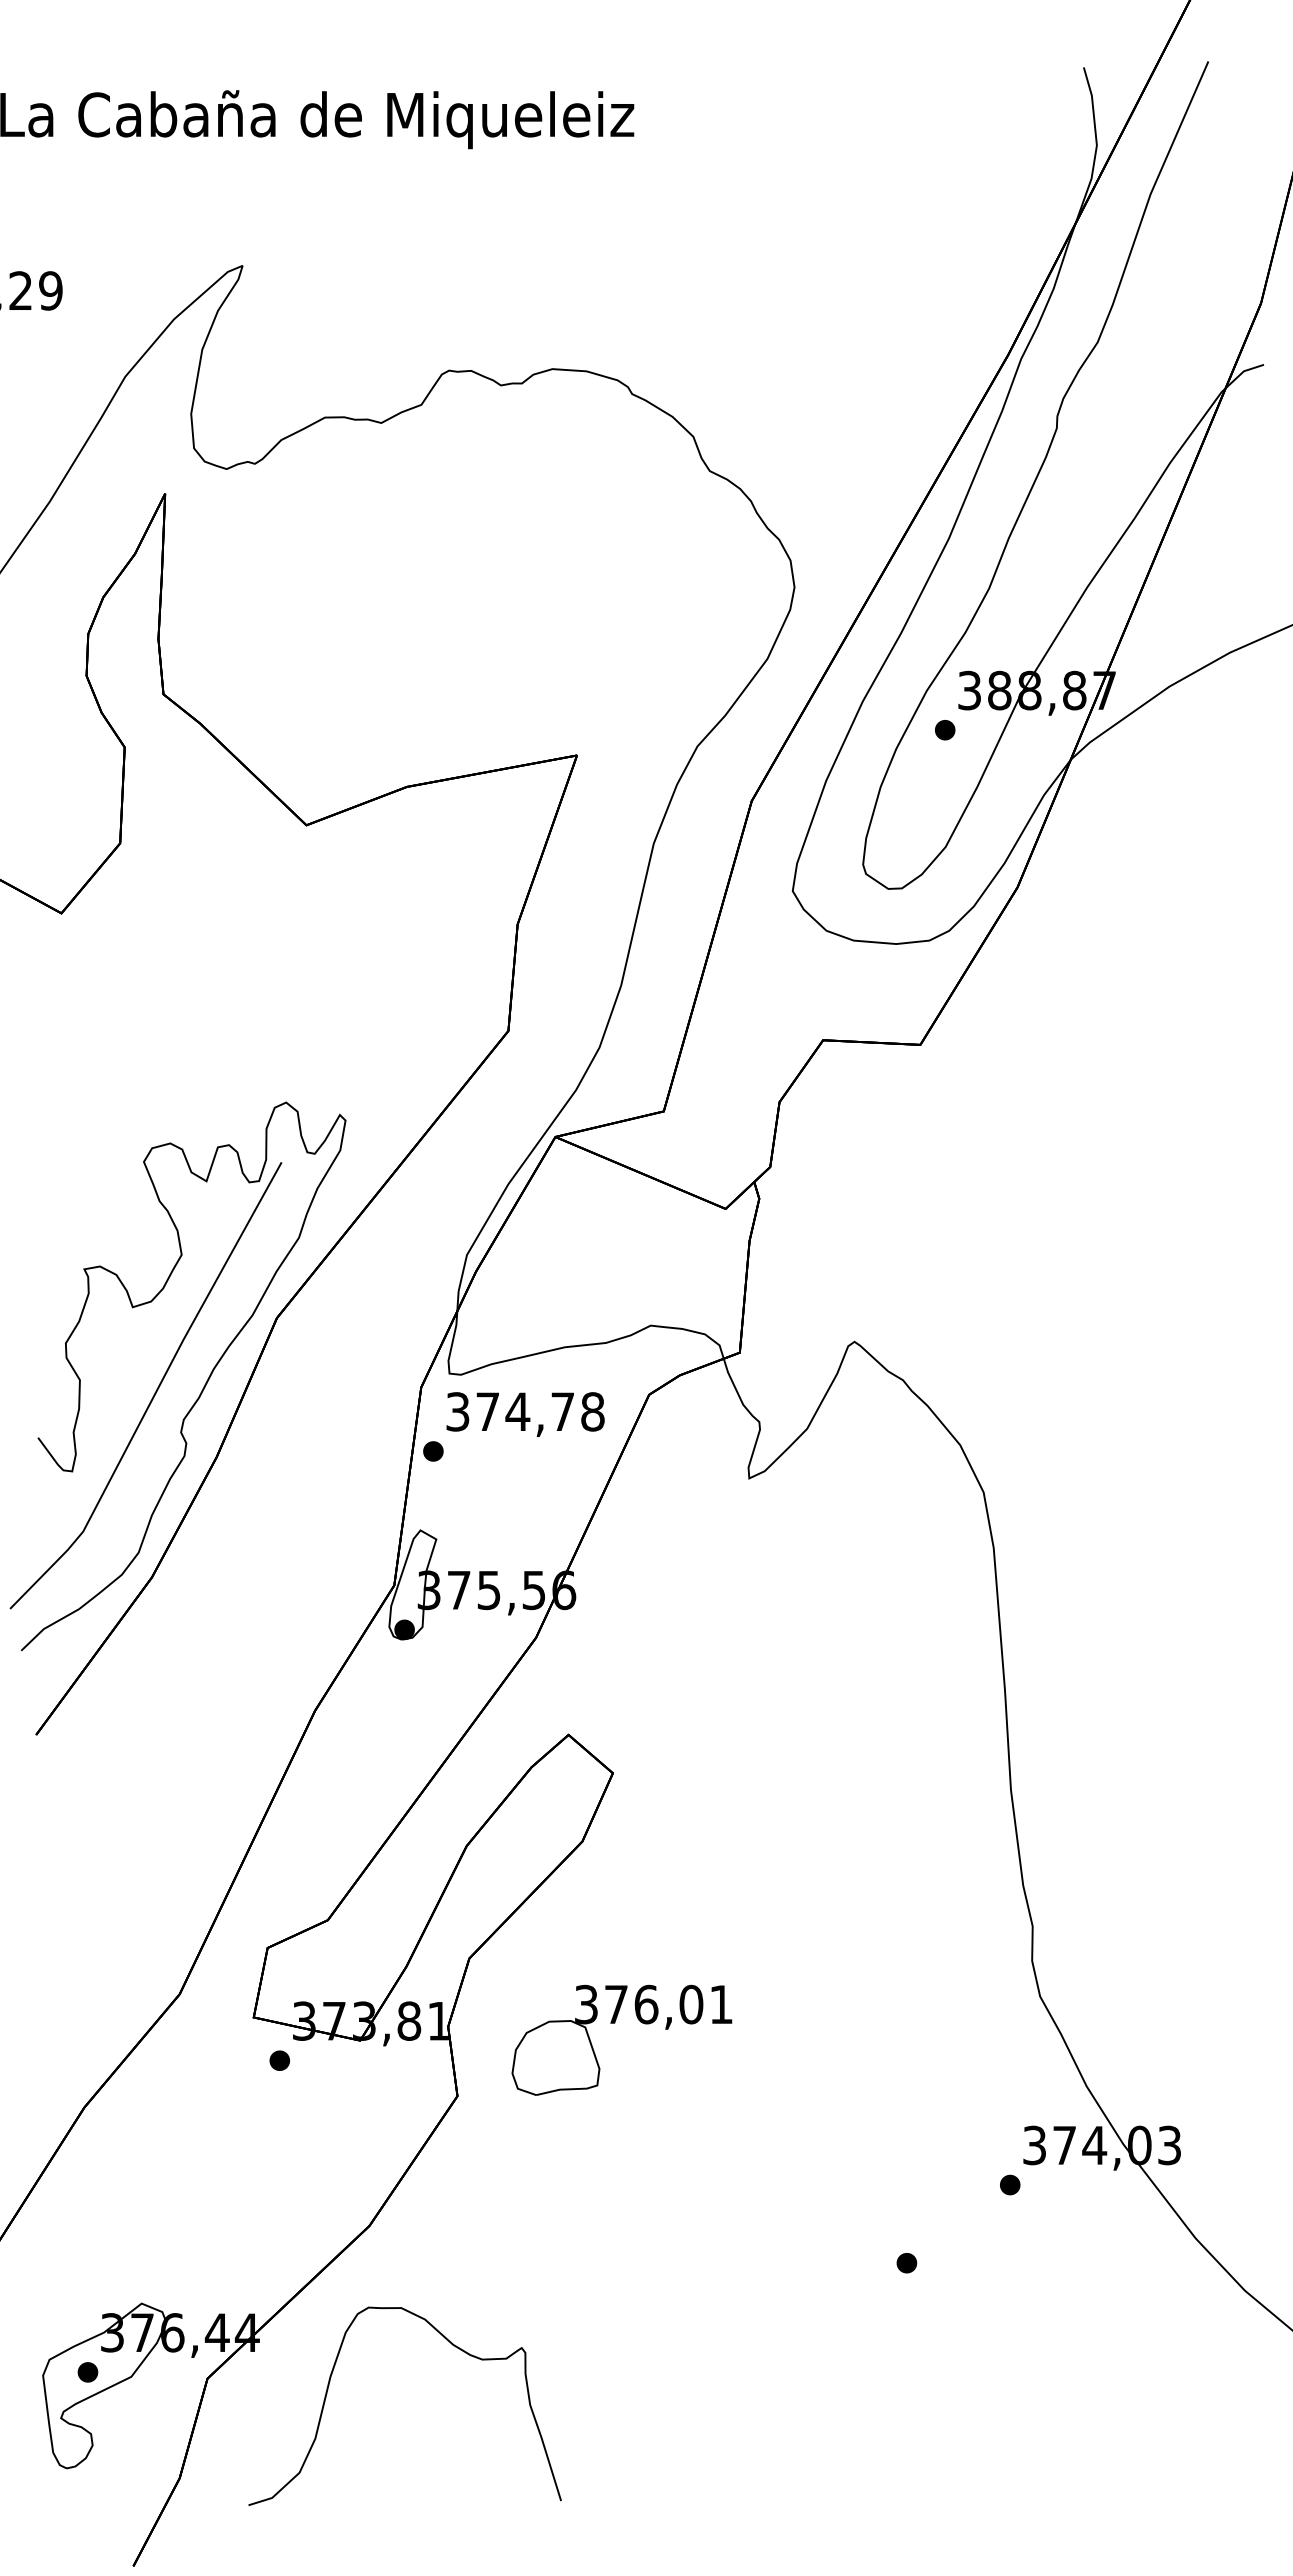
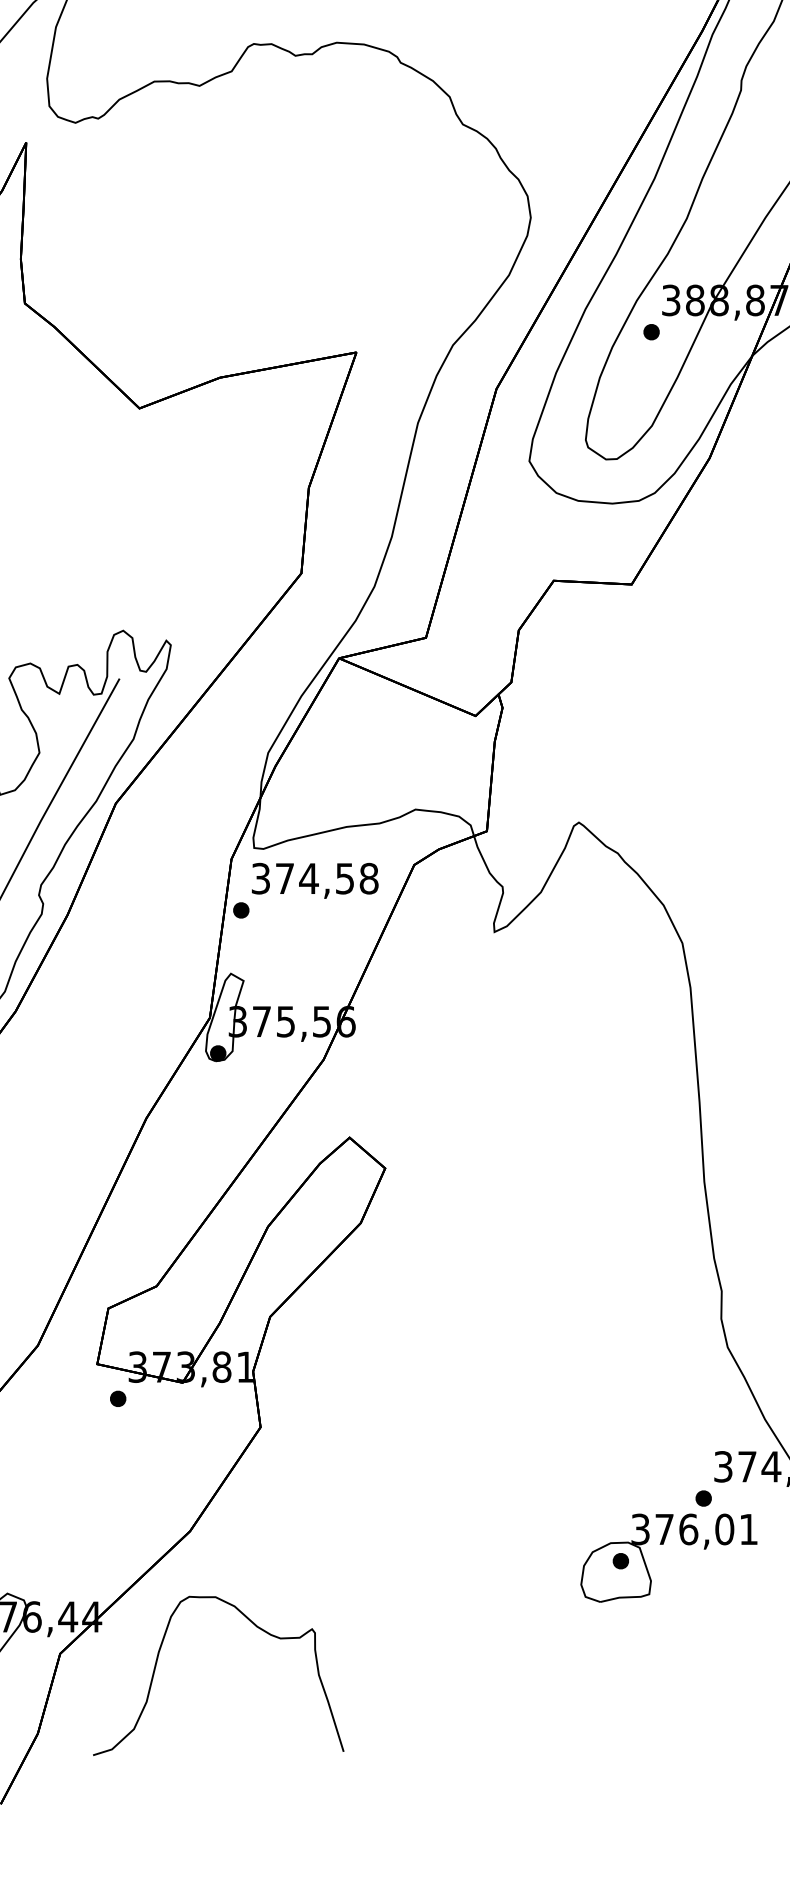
text: (562, 1411) -> (344, 878), 374,78 -> 374,58
part: (614, 2023) -> (663, 1544), moved

